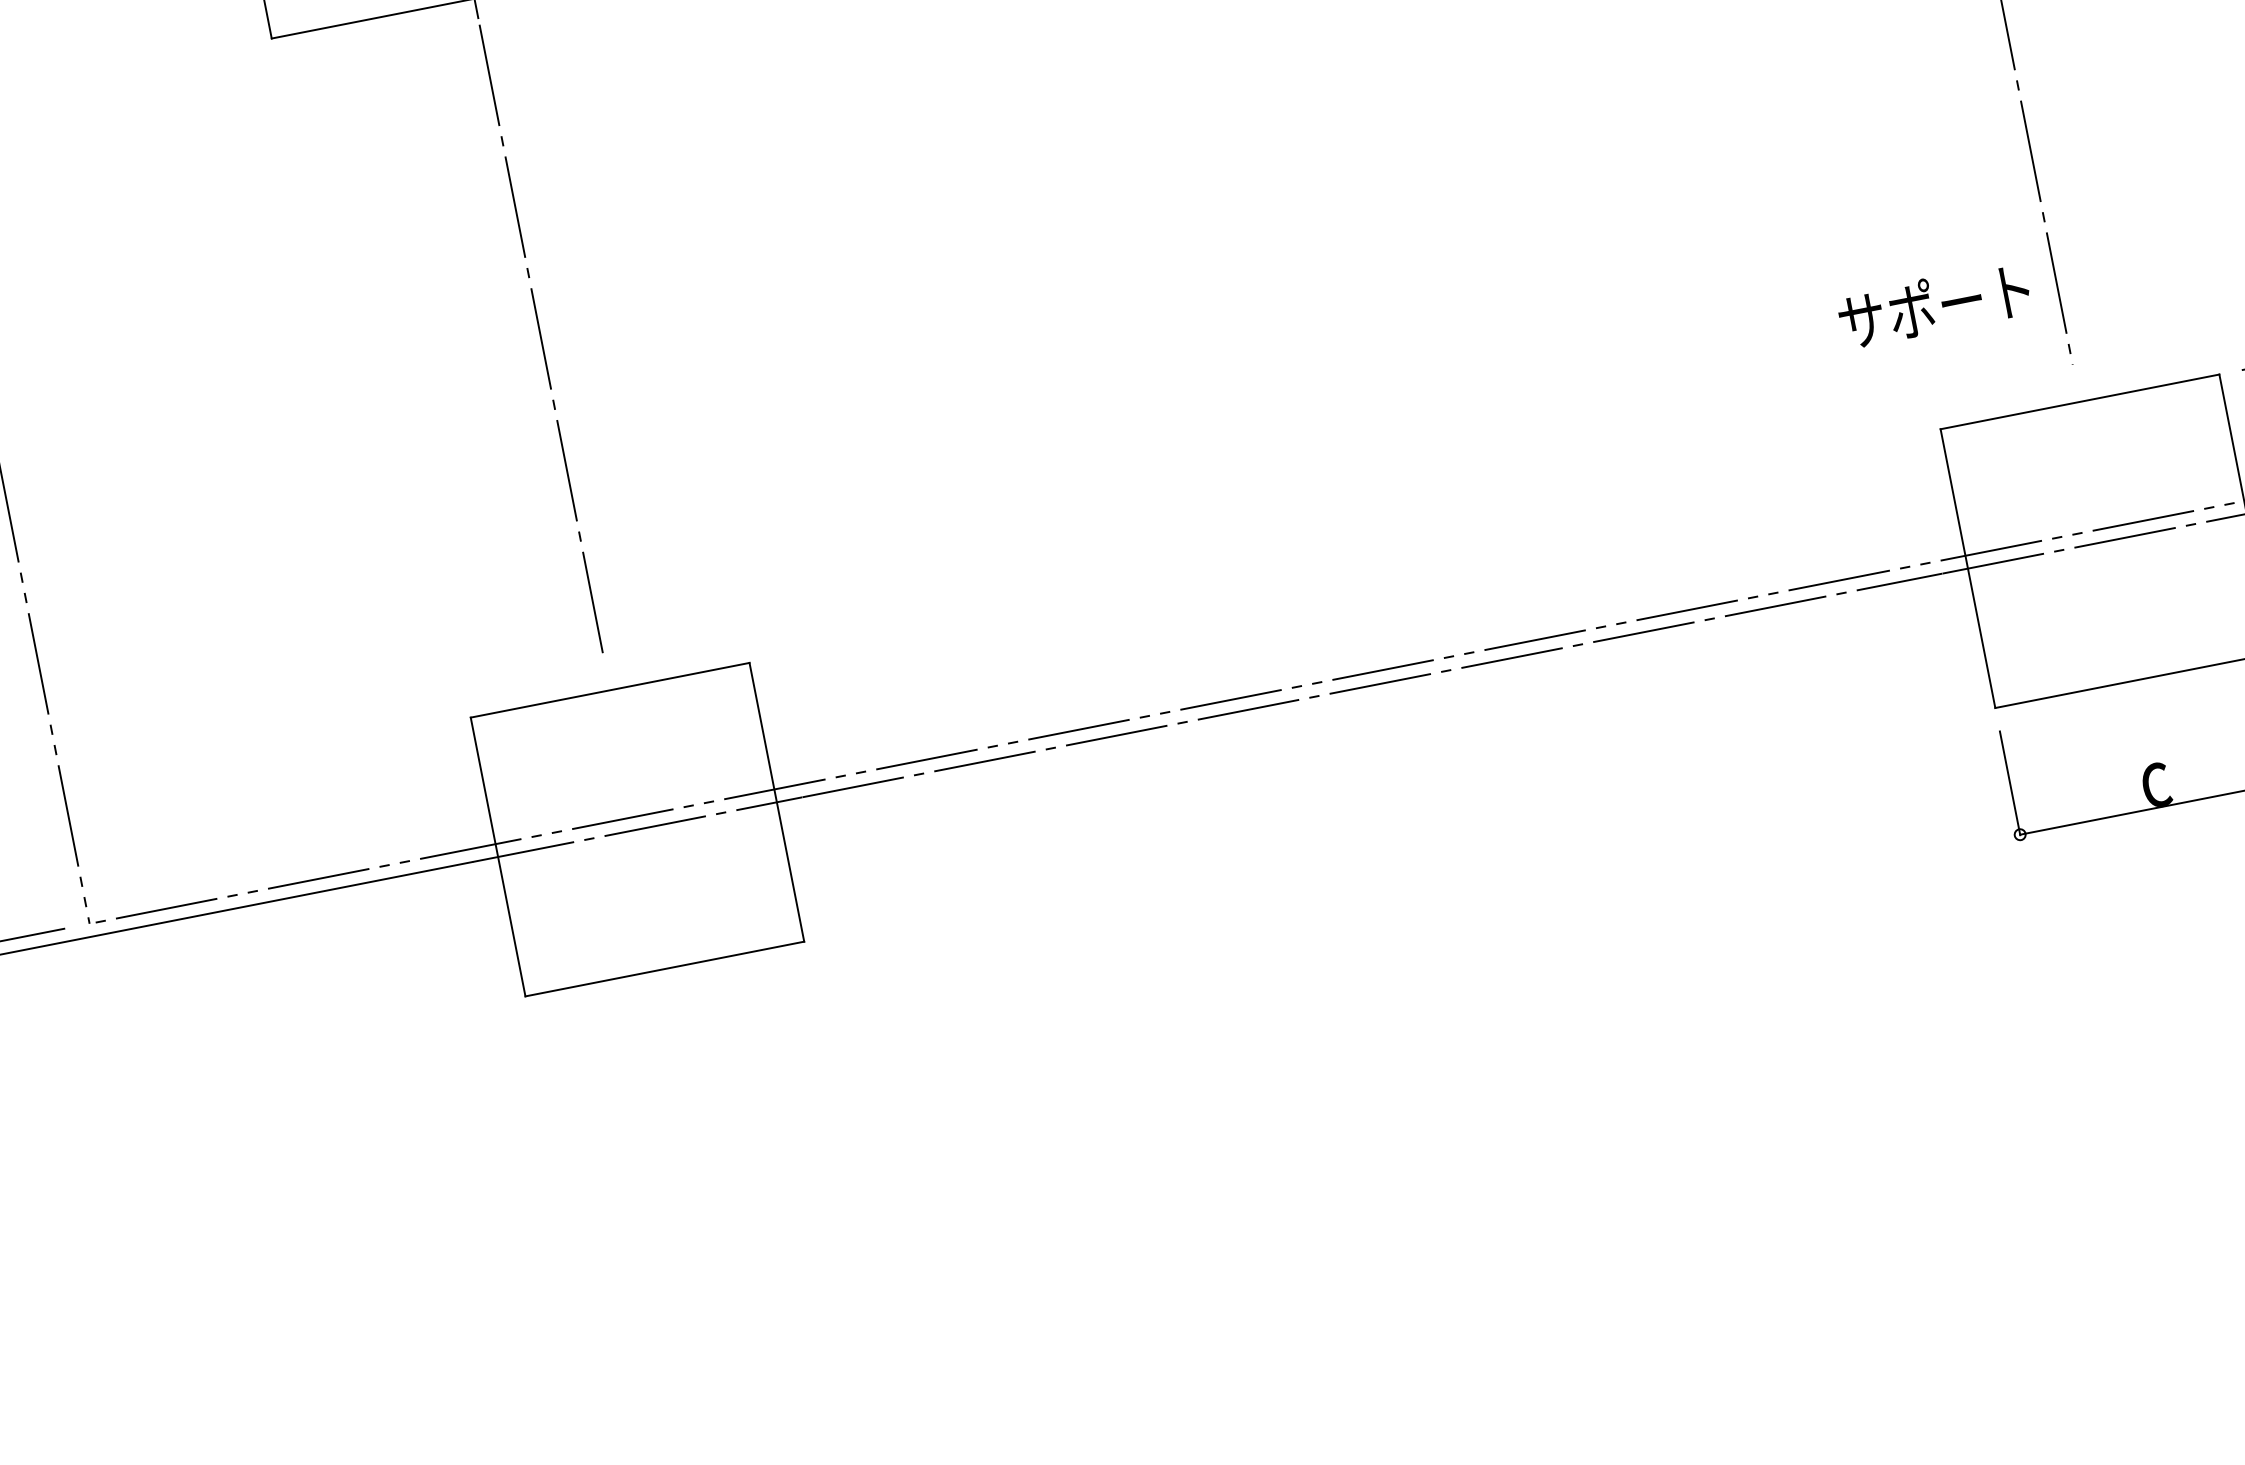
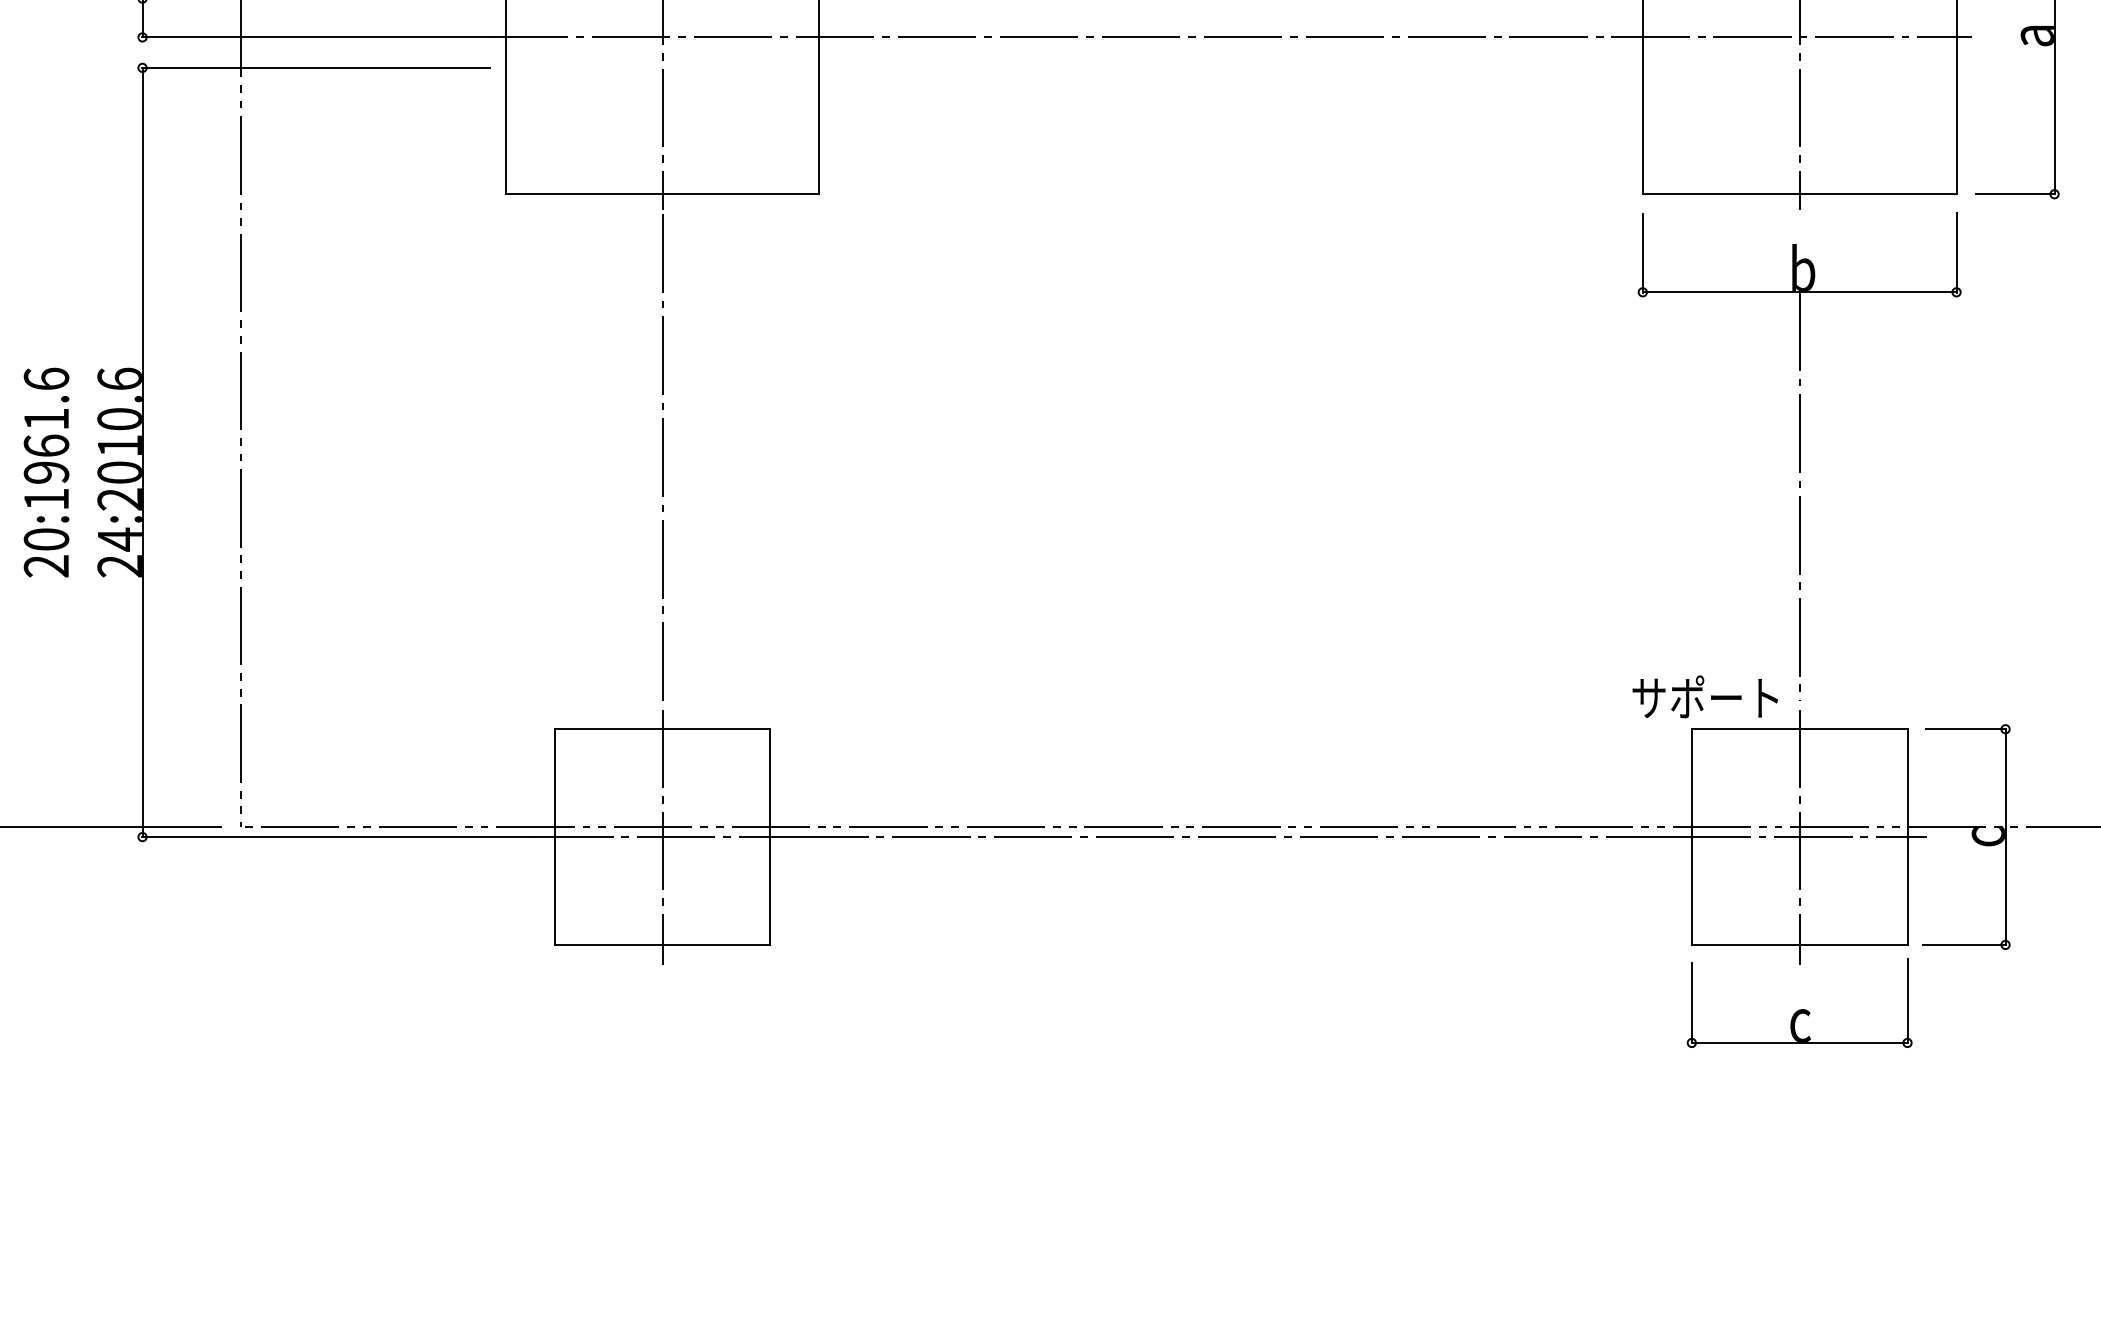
text: (1933, 304) -> (1704, 696), moved
line: (2106, 540) -> (1799, 836), added
line: (637, 828) -> (662, 836), added

